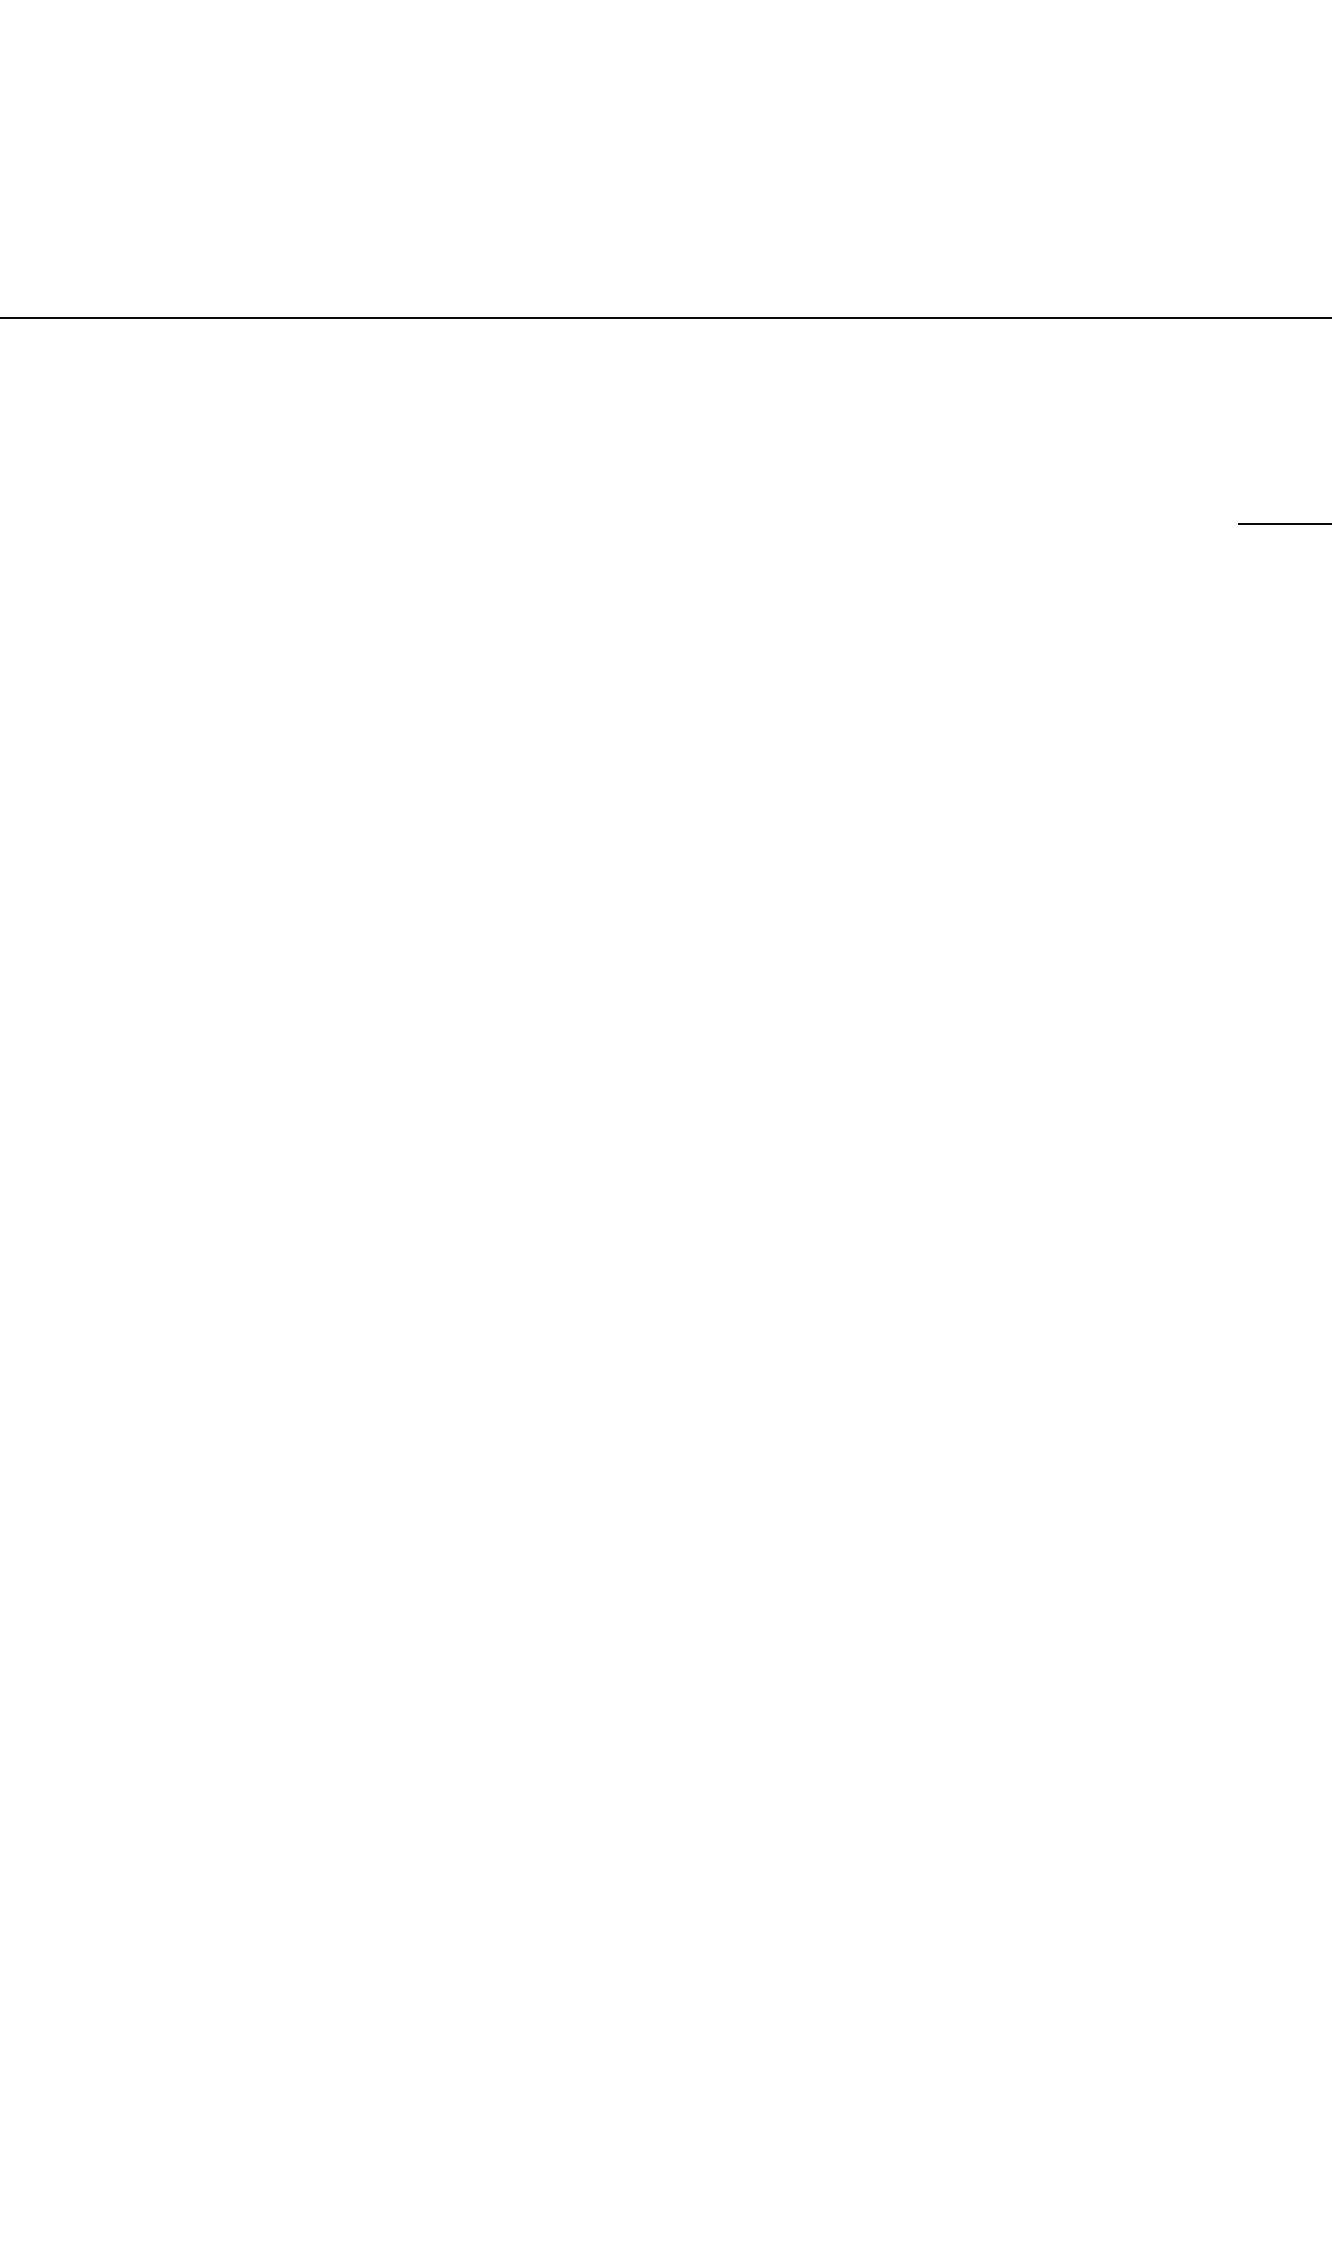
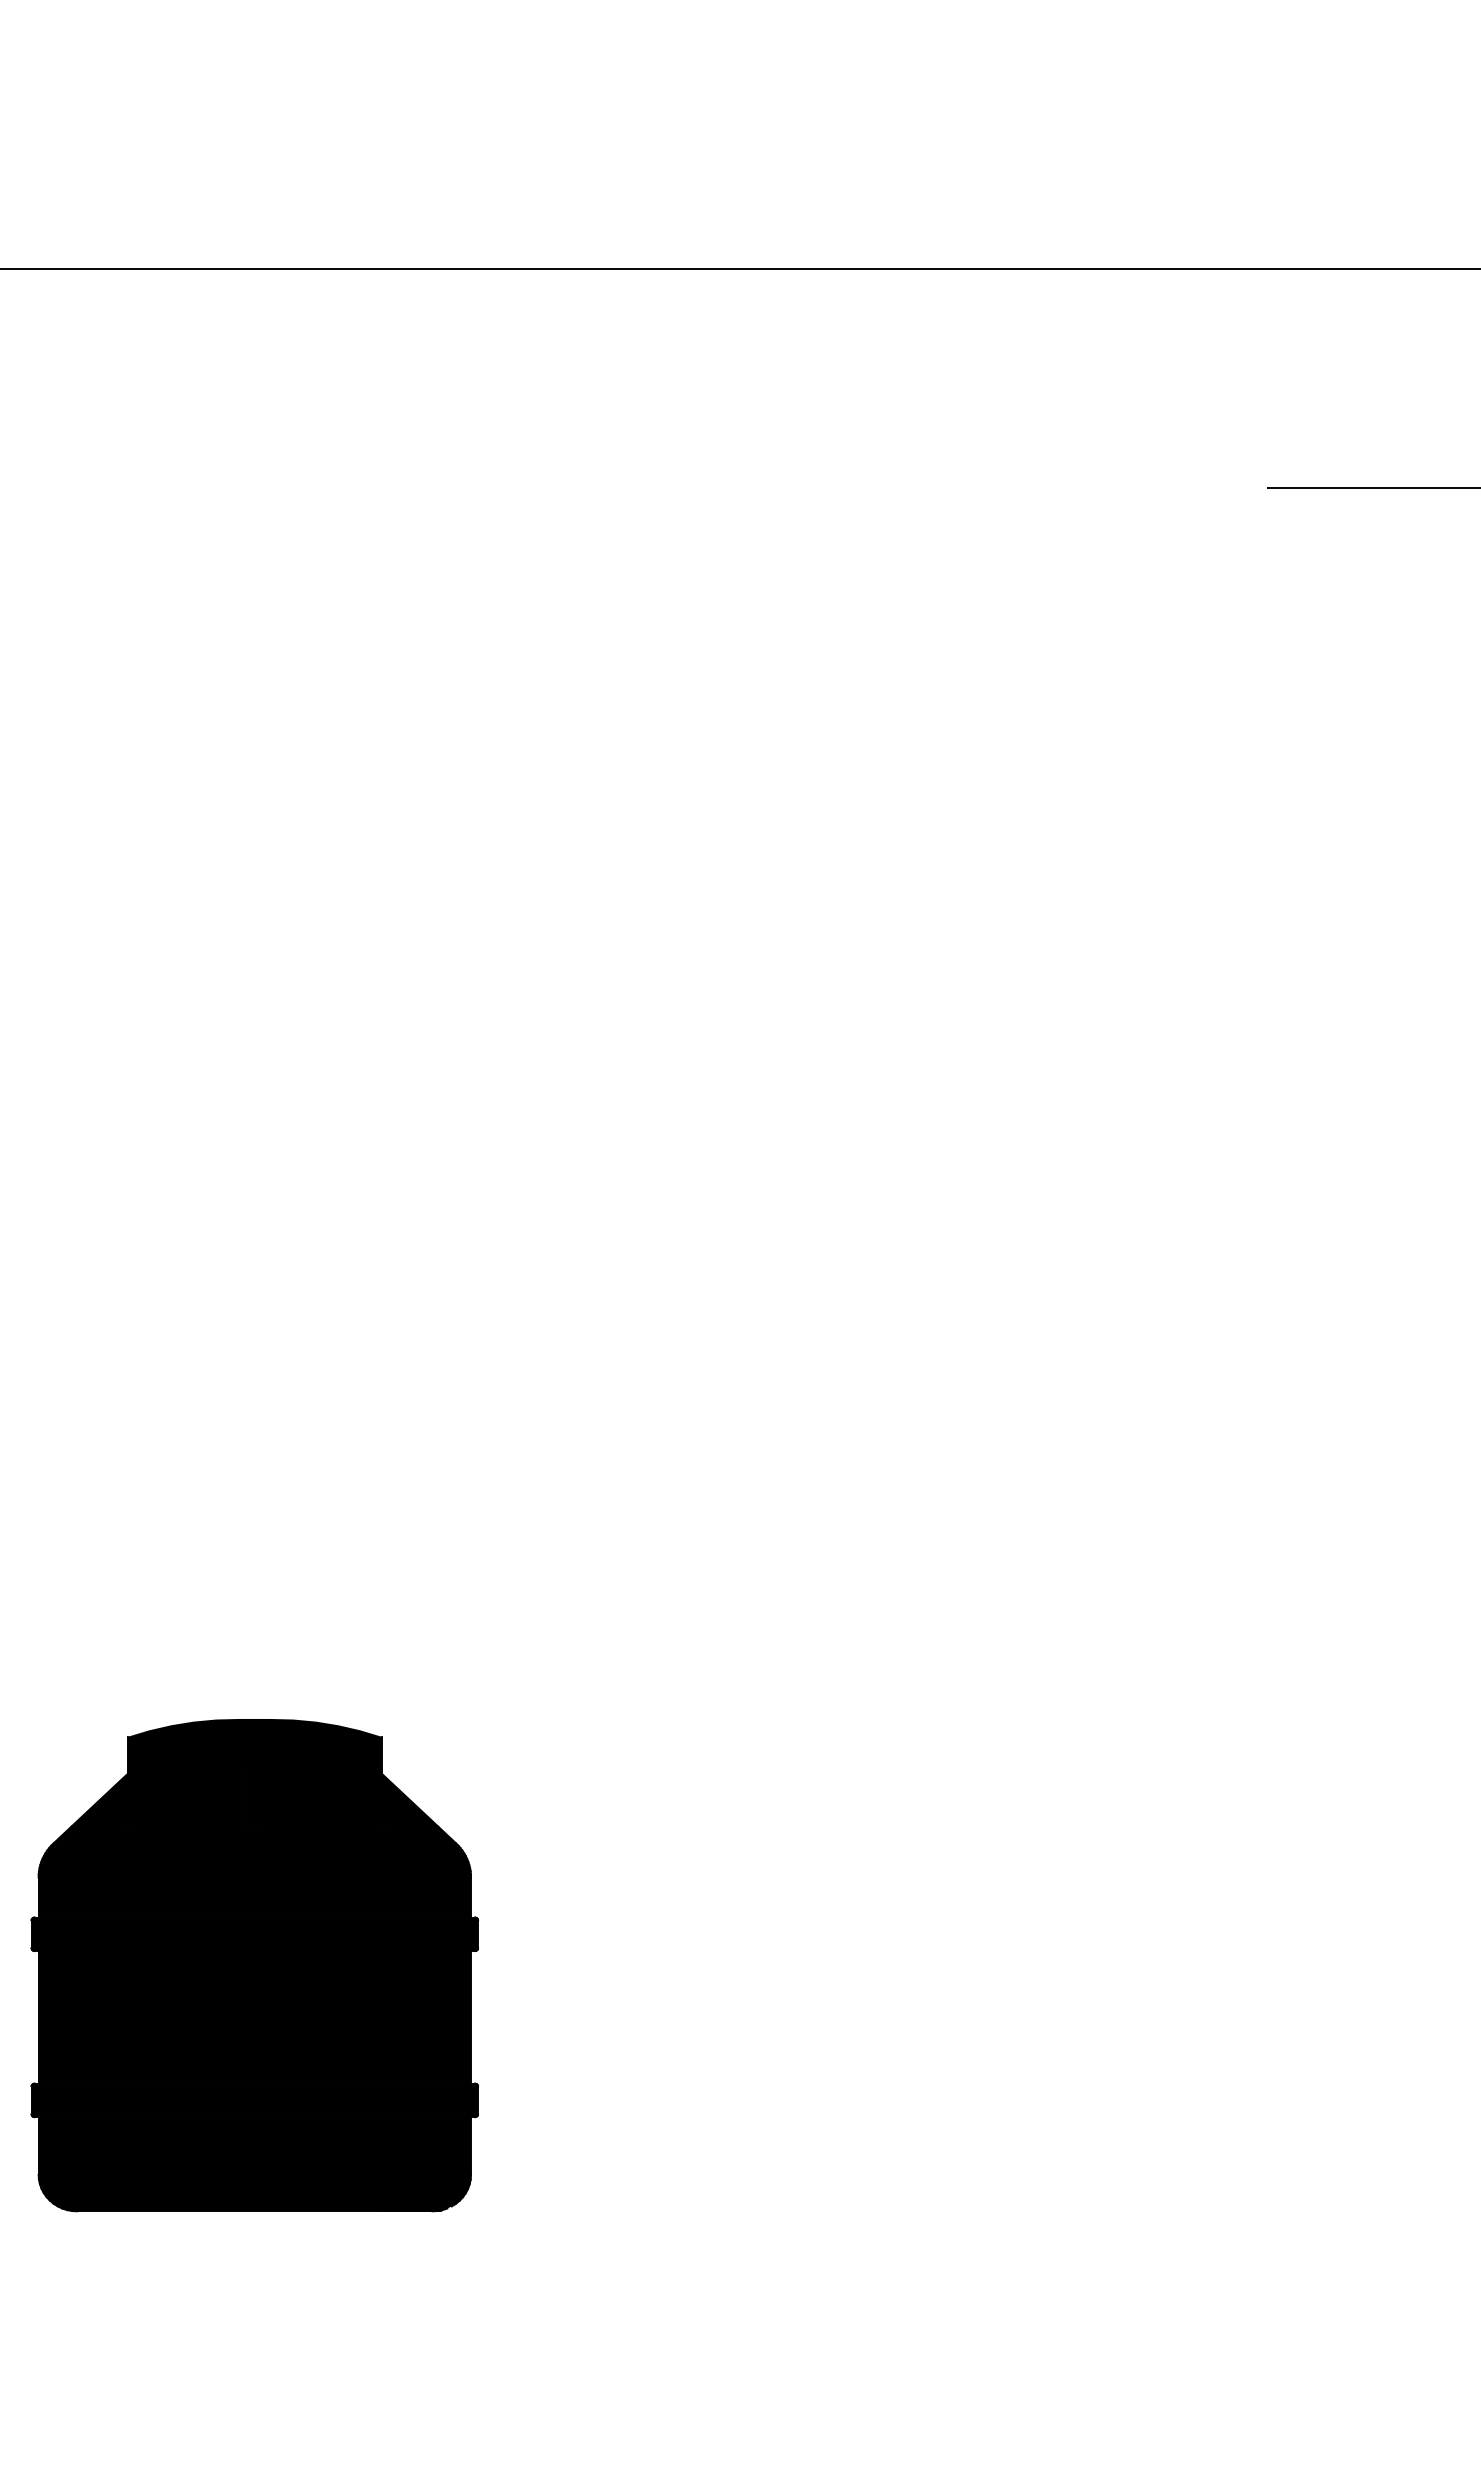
part: (286, 1910) -> (254, 1965), added

